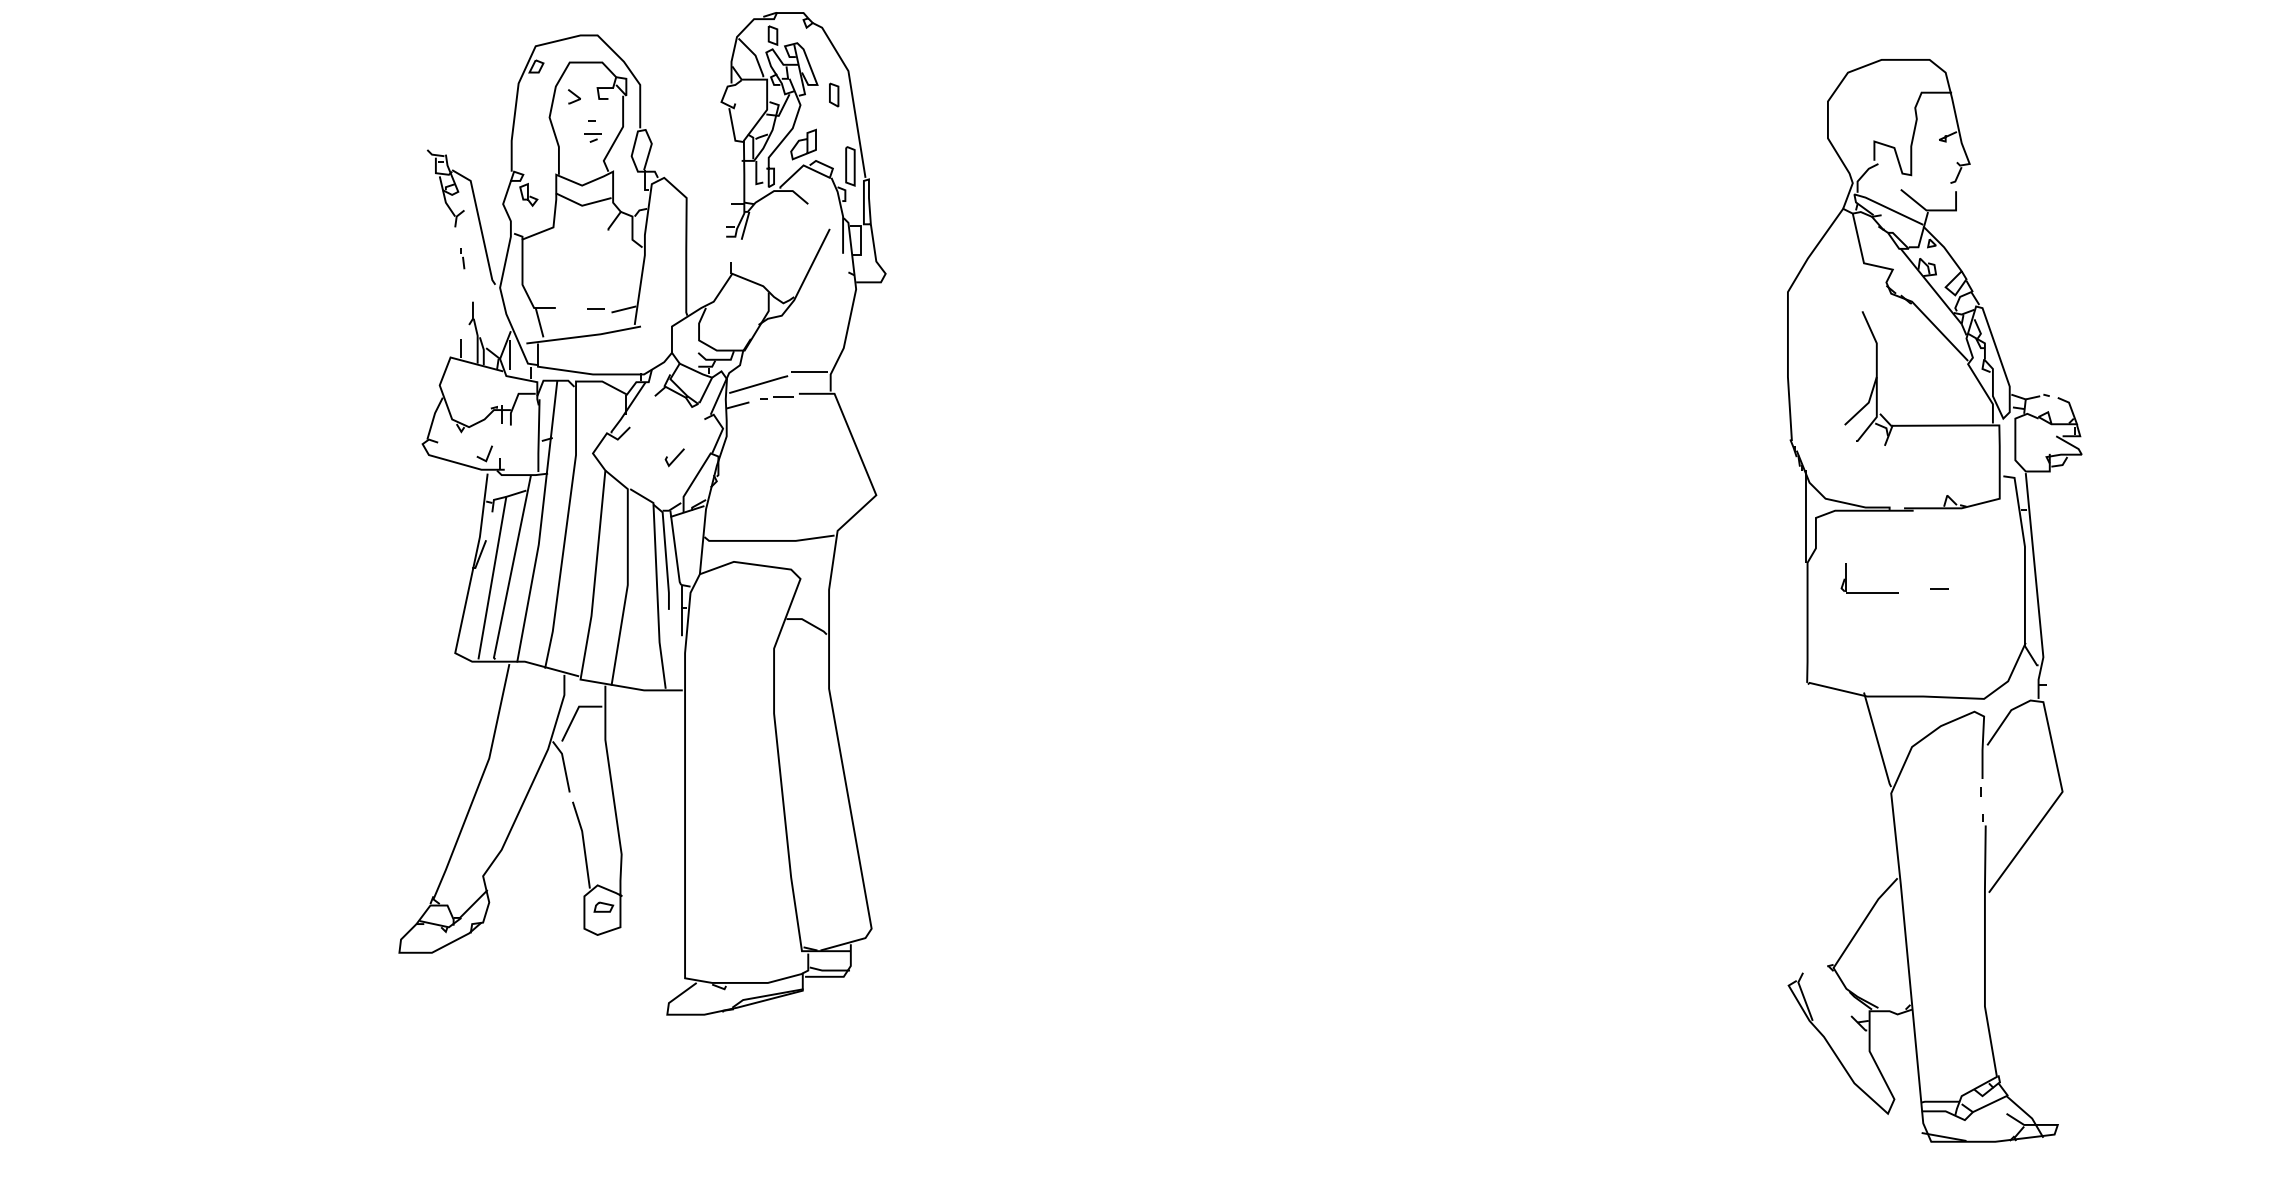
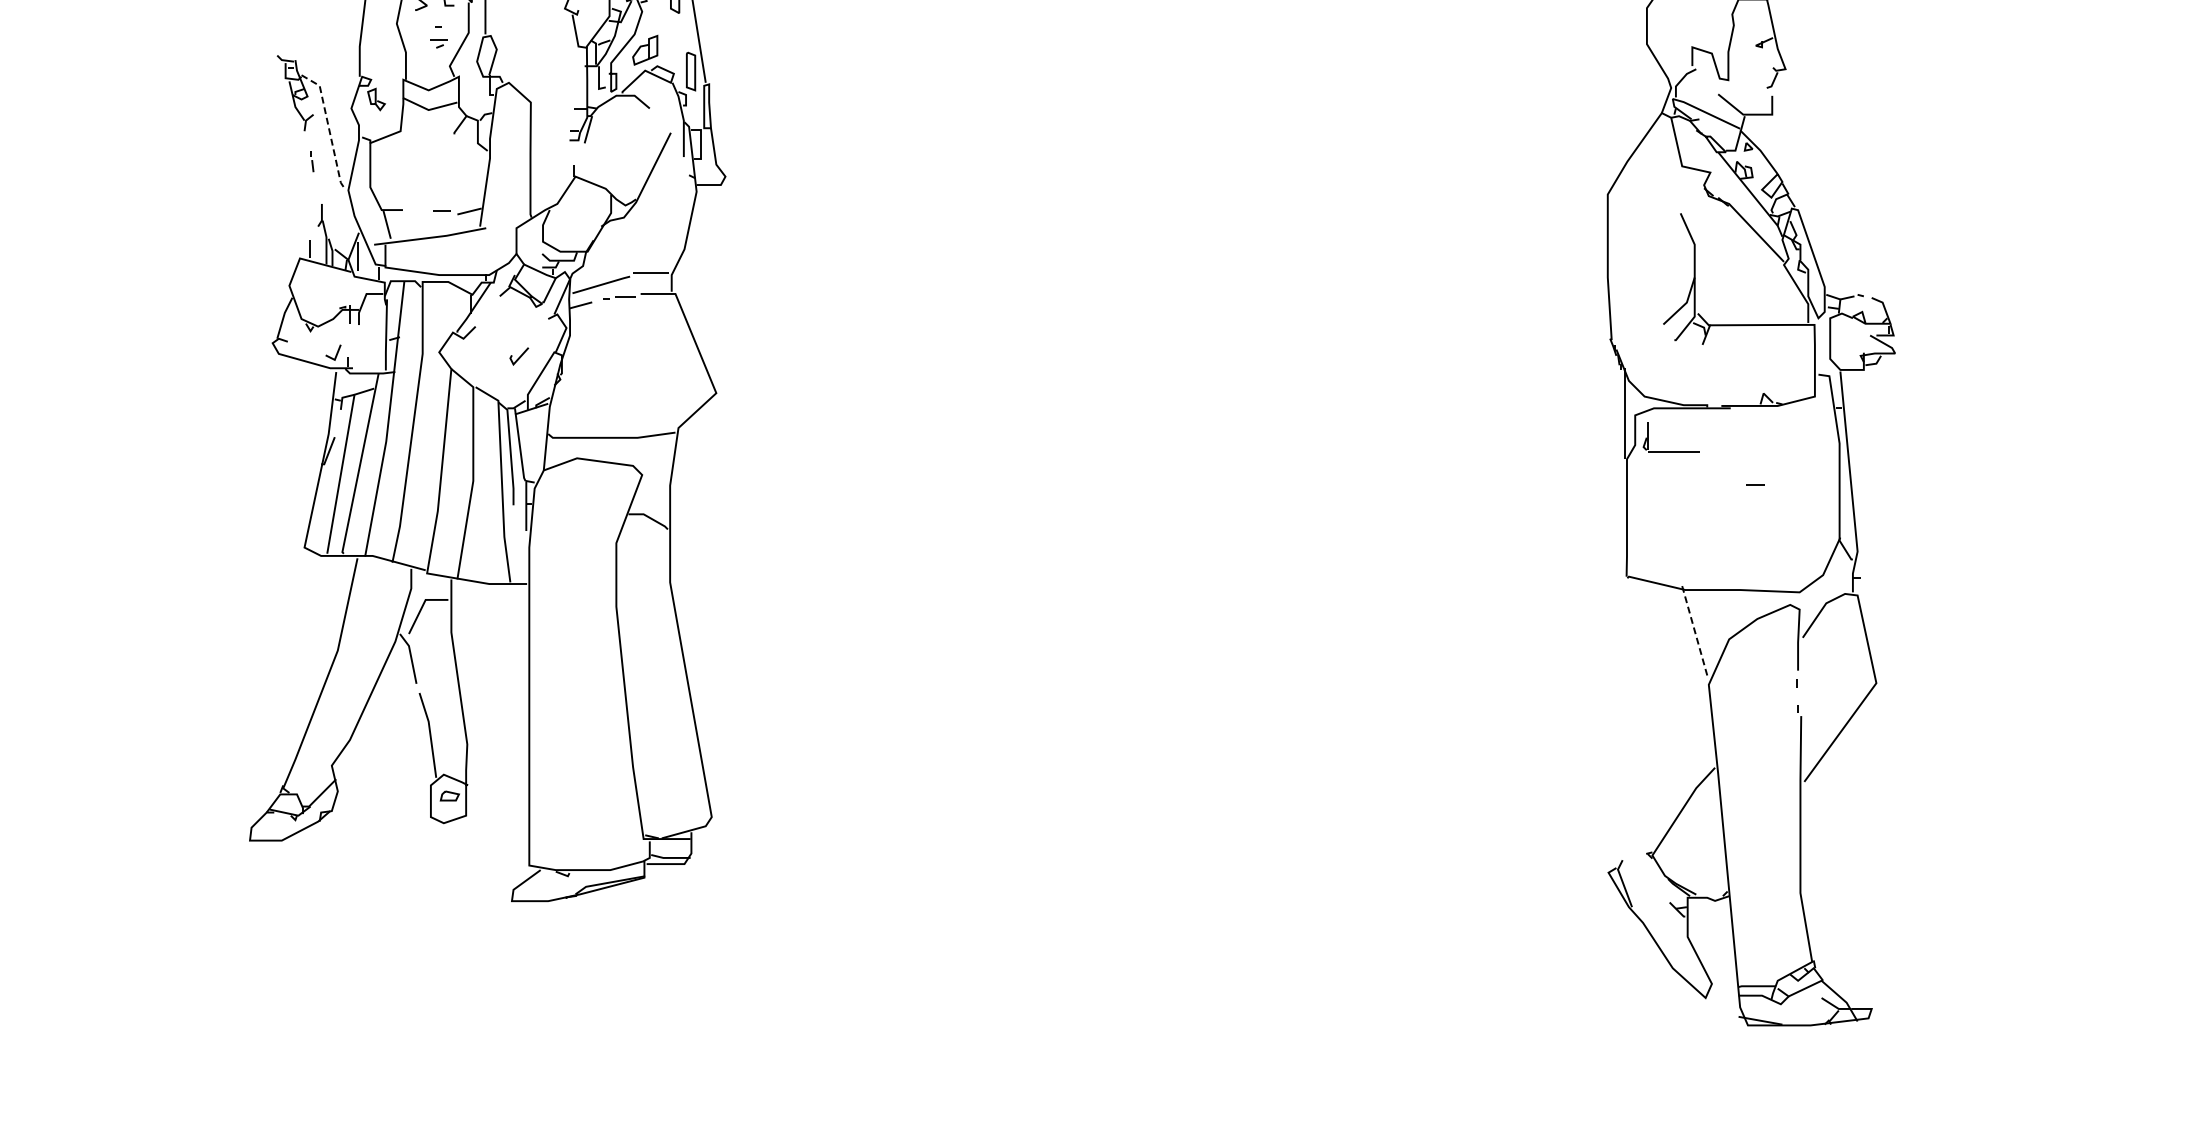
line: (479, 222) -> (328, 126), solid -> dashed
part: (1869, 592) -> (1670, 451), moved
line: (1877, 740) -> (1695, 633), solid -> dashed

